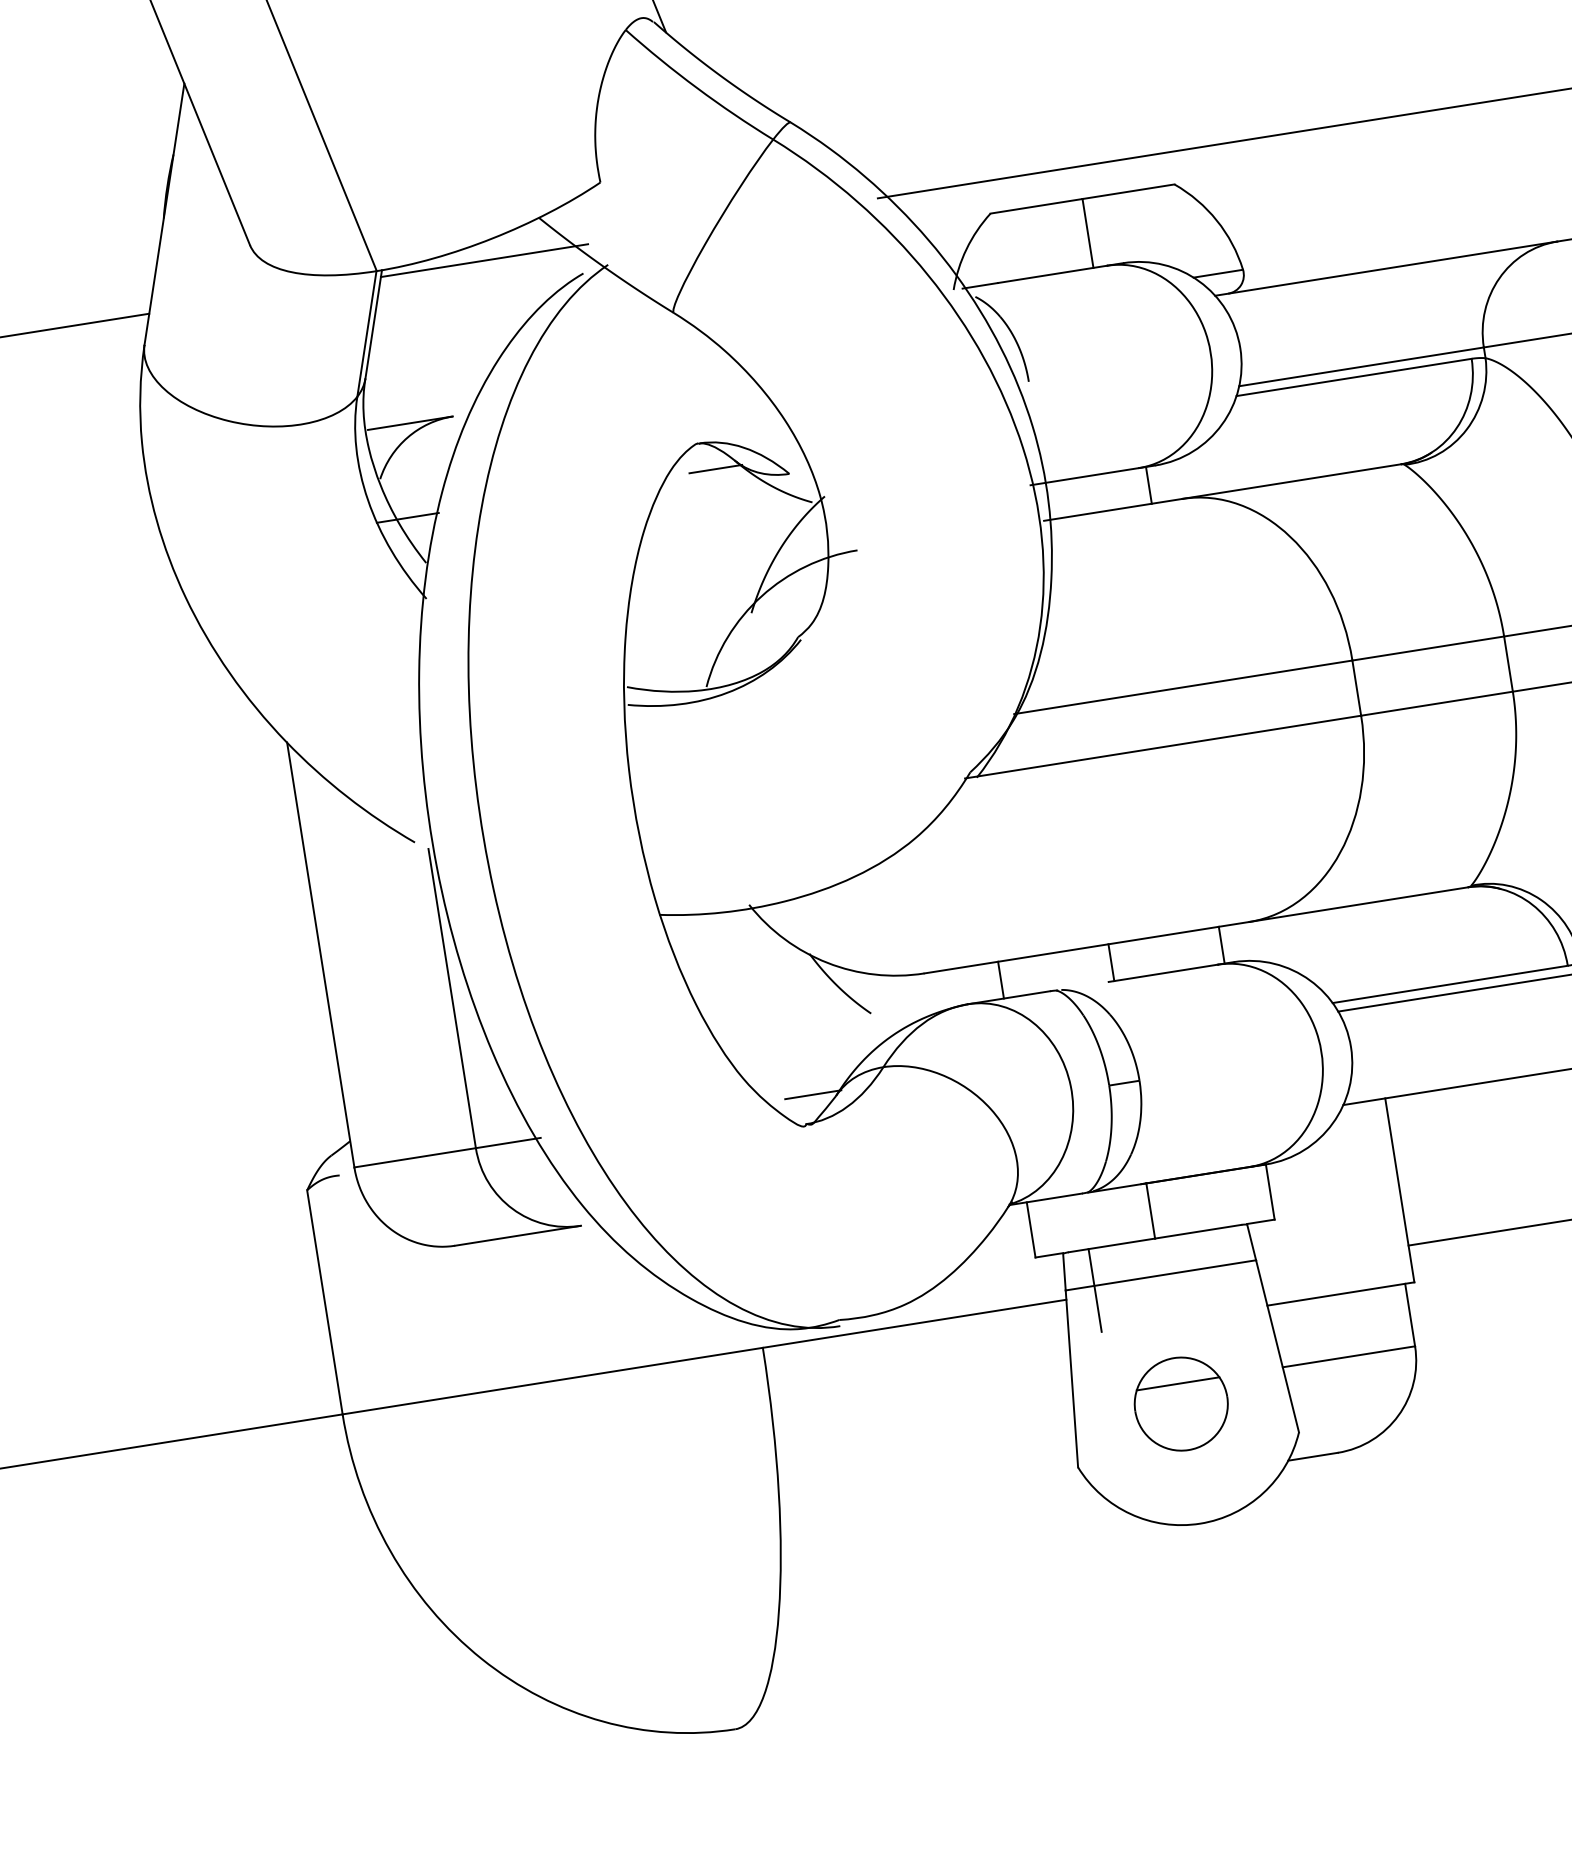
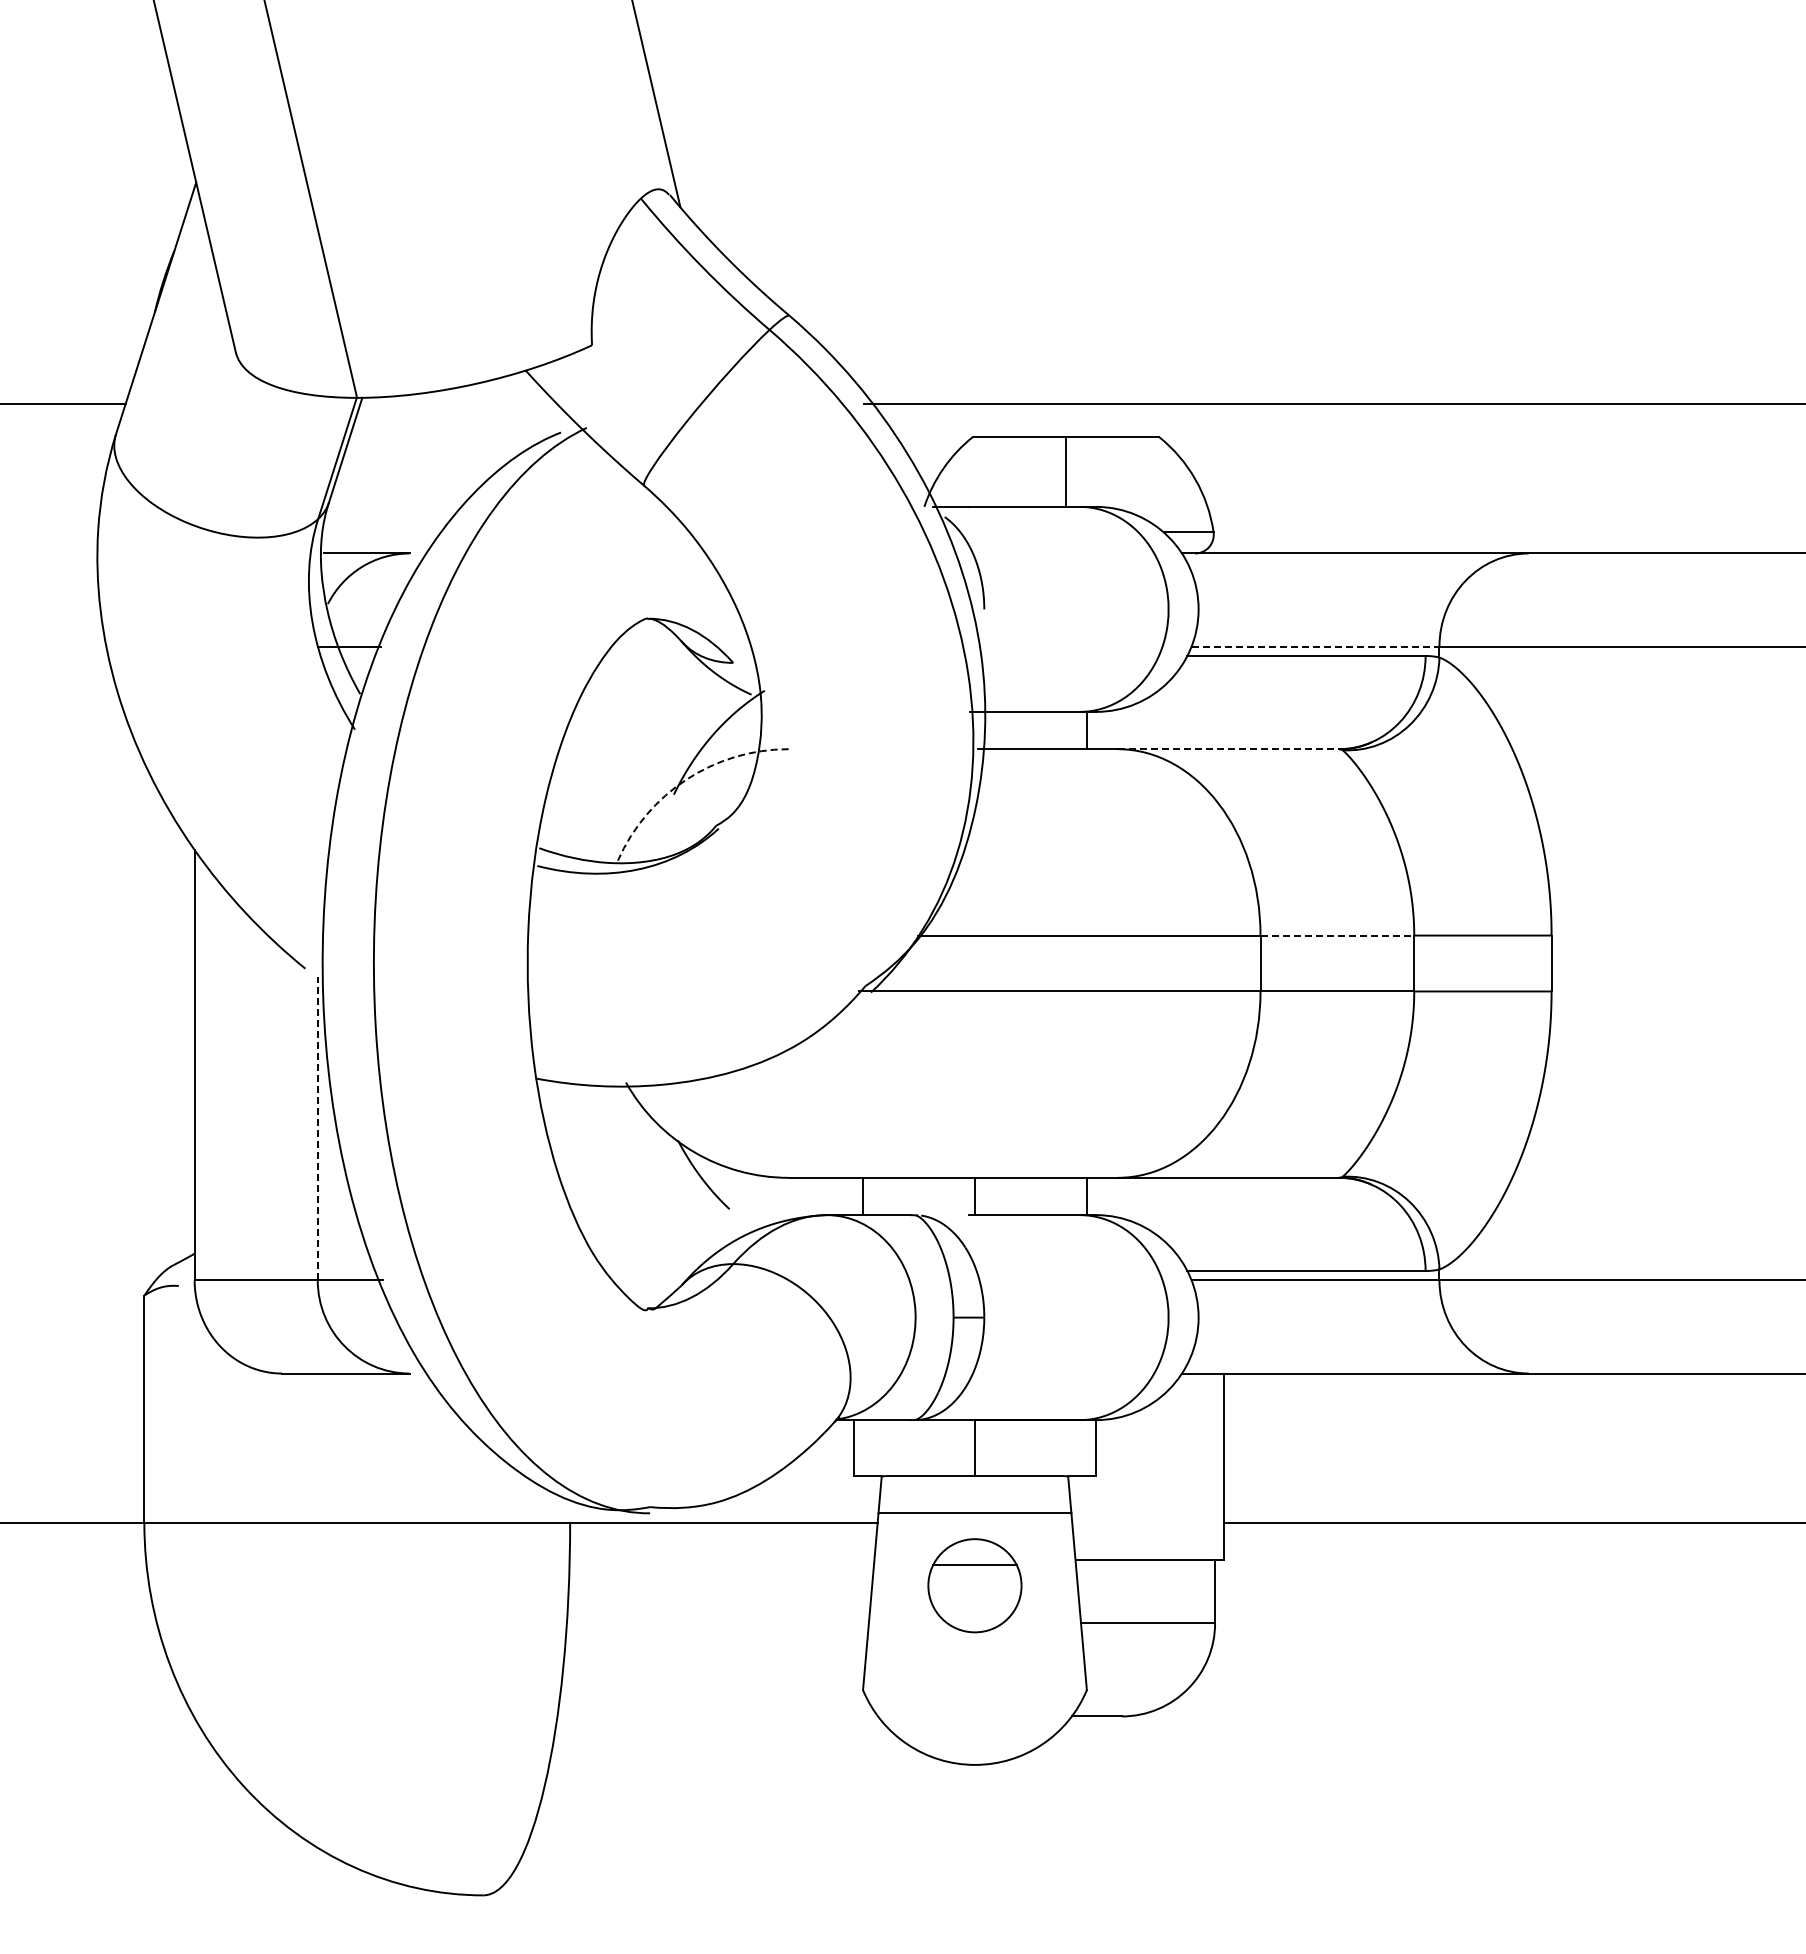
line: (484, 260) -> (465, 404), removed
line: (1361, 366) -> (1315, 646), solid -> dashed
line: (715, 469) -> (660, 646), removed
line: (1291, 481) -> (1228, 749), solid -> dashed
arc: (761, 596) -> (686, 779), solid -> dashed
line: (1428, 648) -> (1337, 935), solid -> dashed
line: (451, 998) -> (317, 1128), solid -> dashed
line: (813, 1094) -> (659, 1280), removed
line: (1094, 1290) -> (907, 1517), removed
part: (1180, 1403) -> (974, 1585), moved

